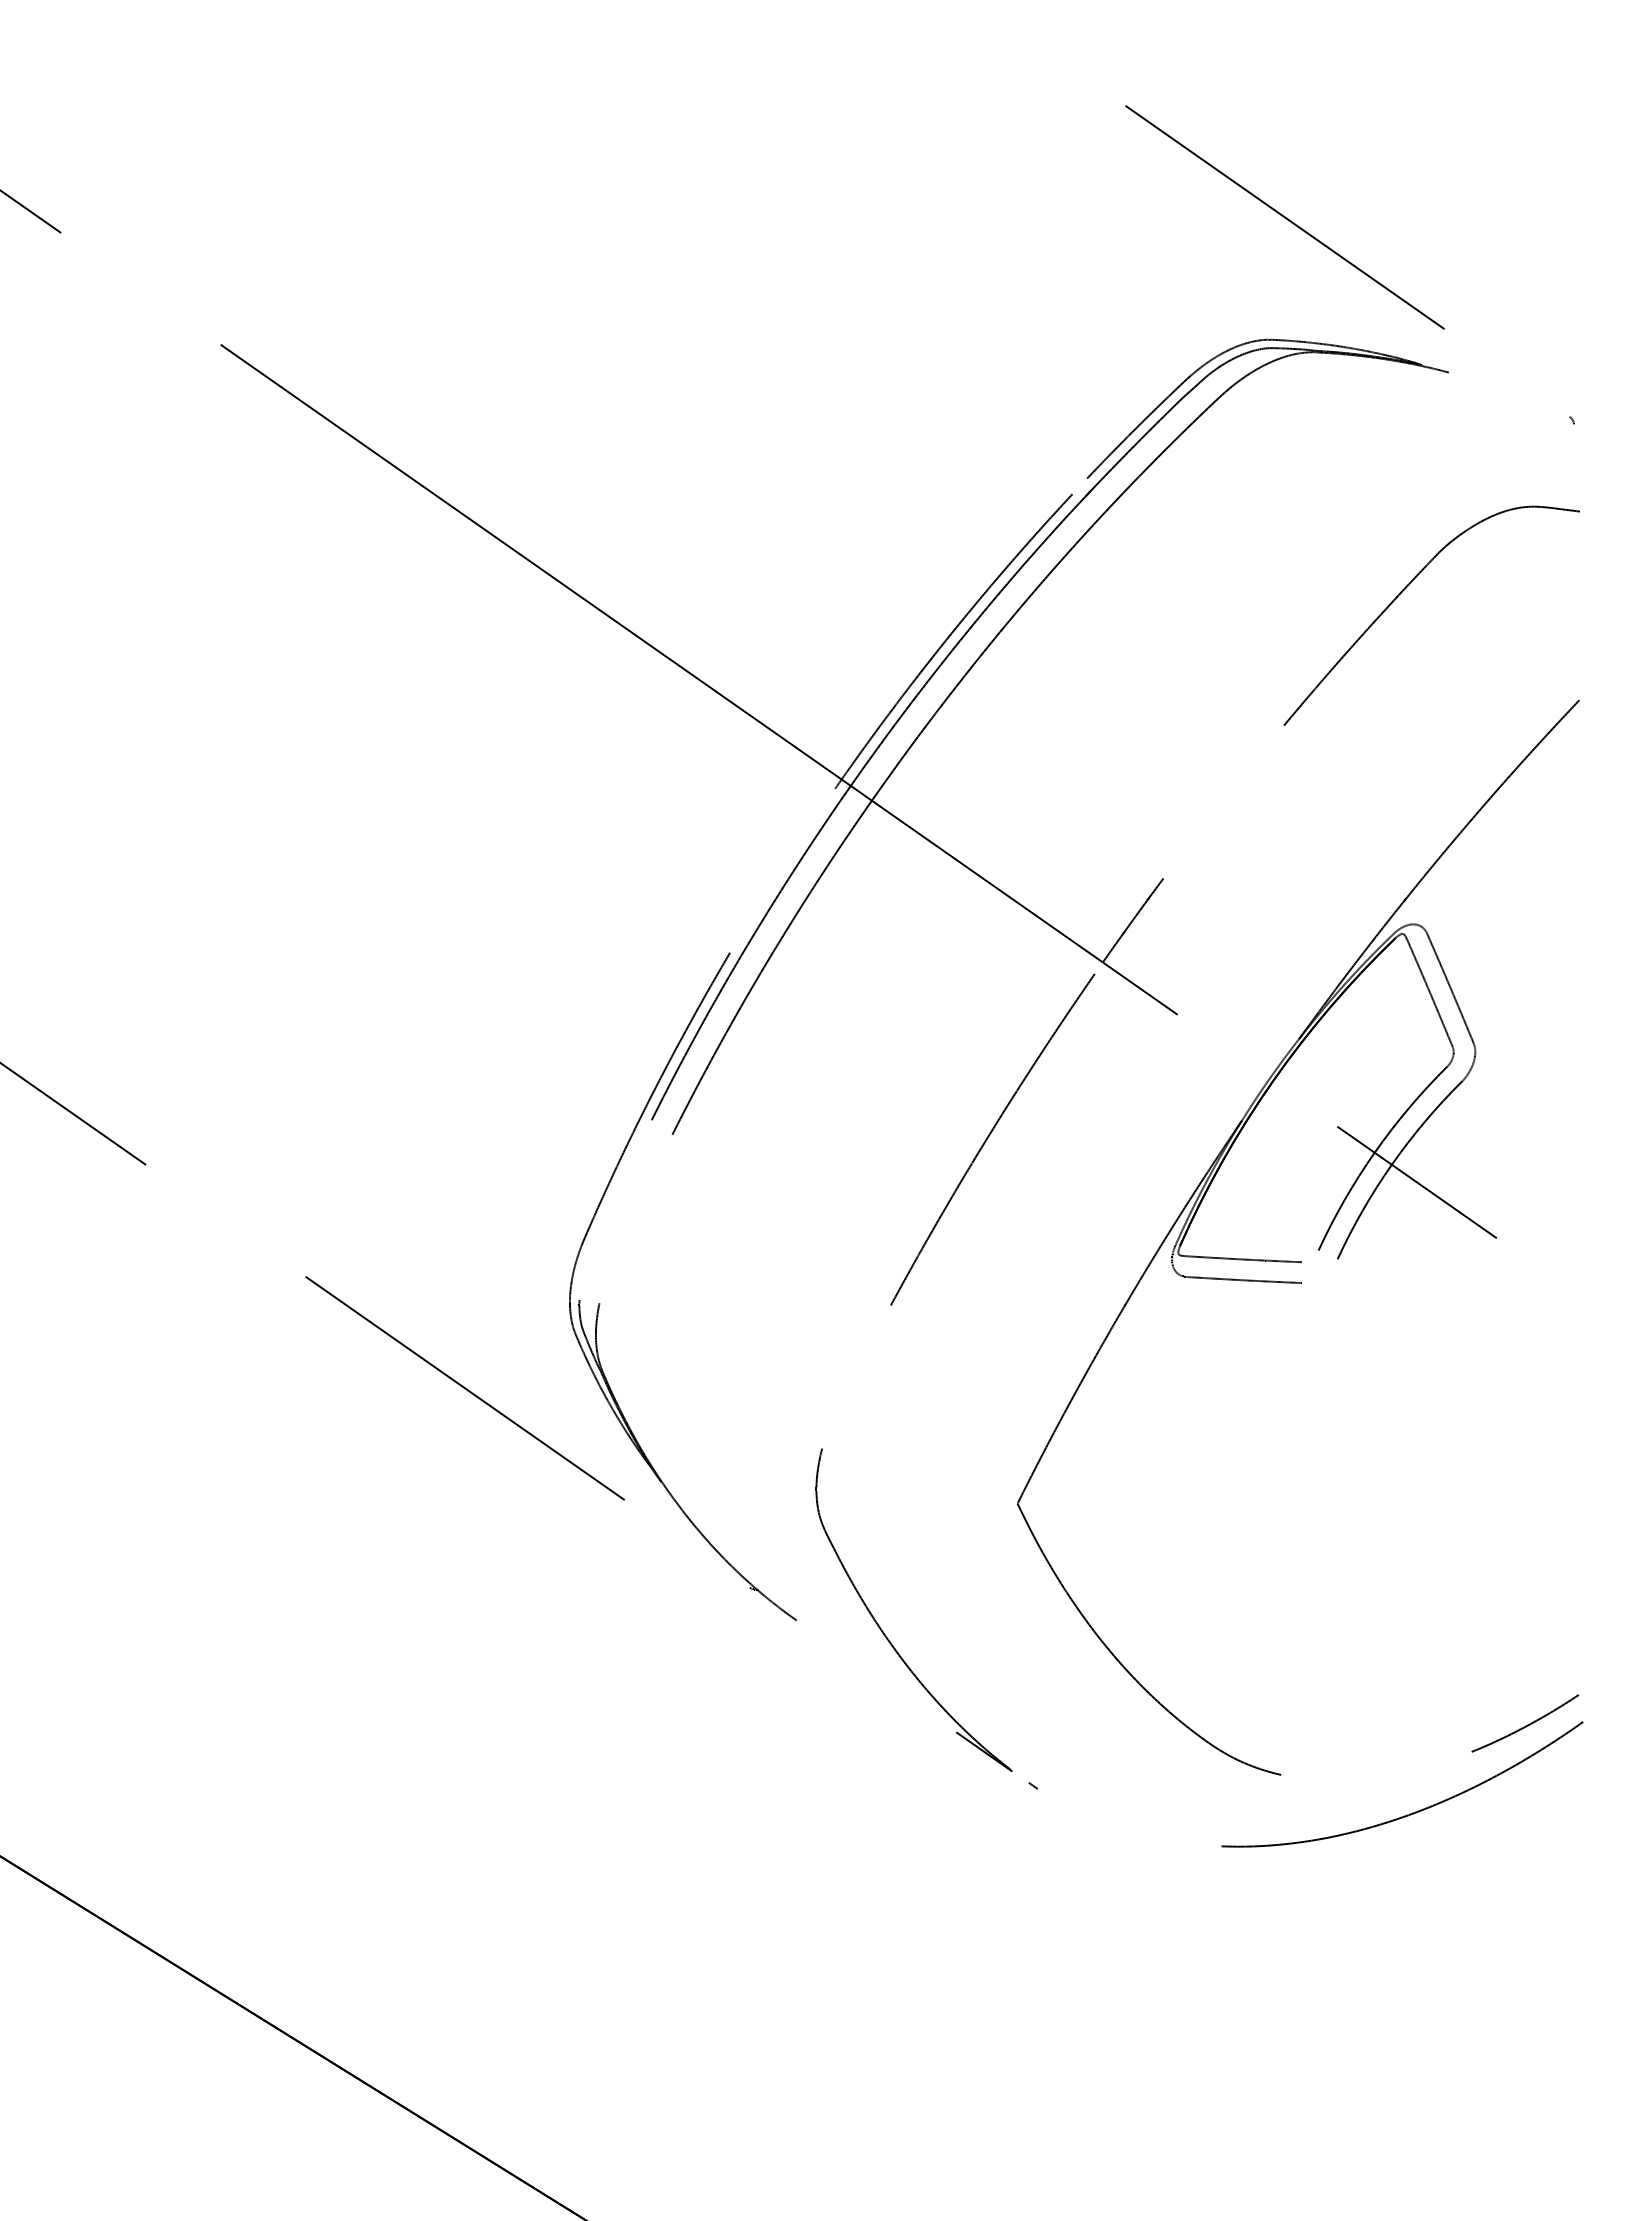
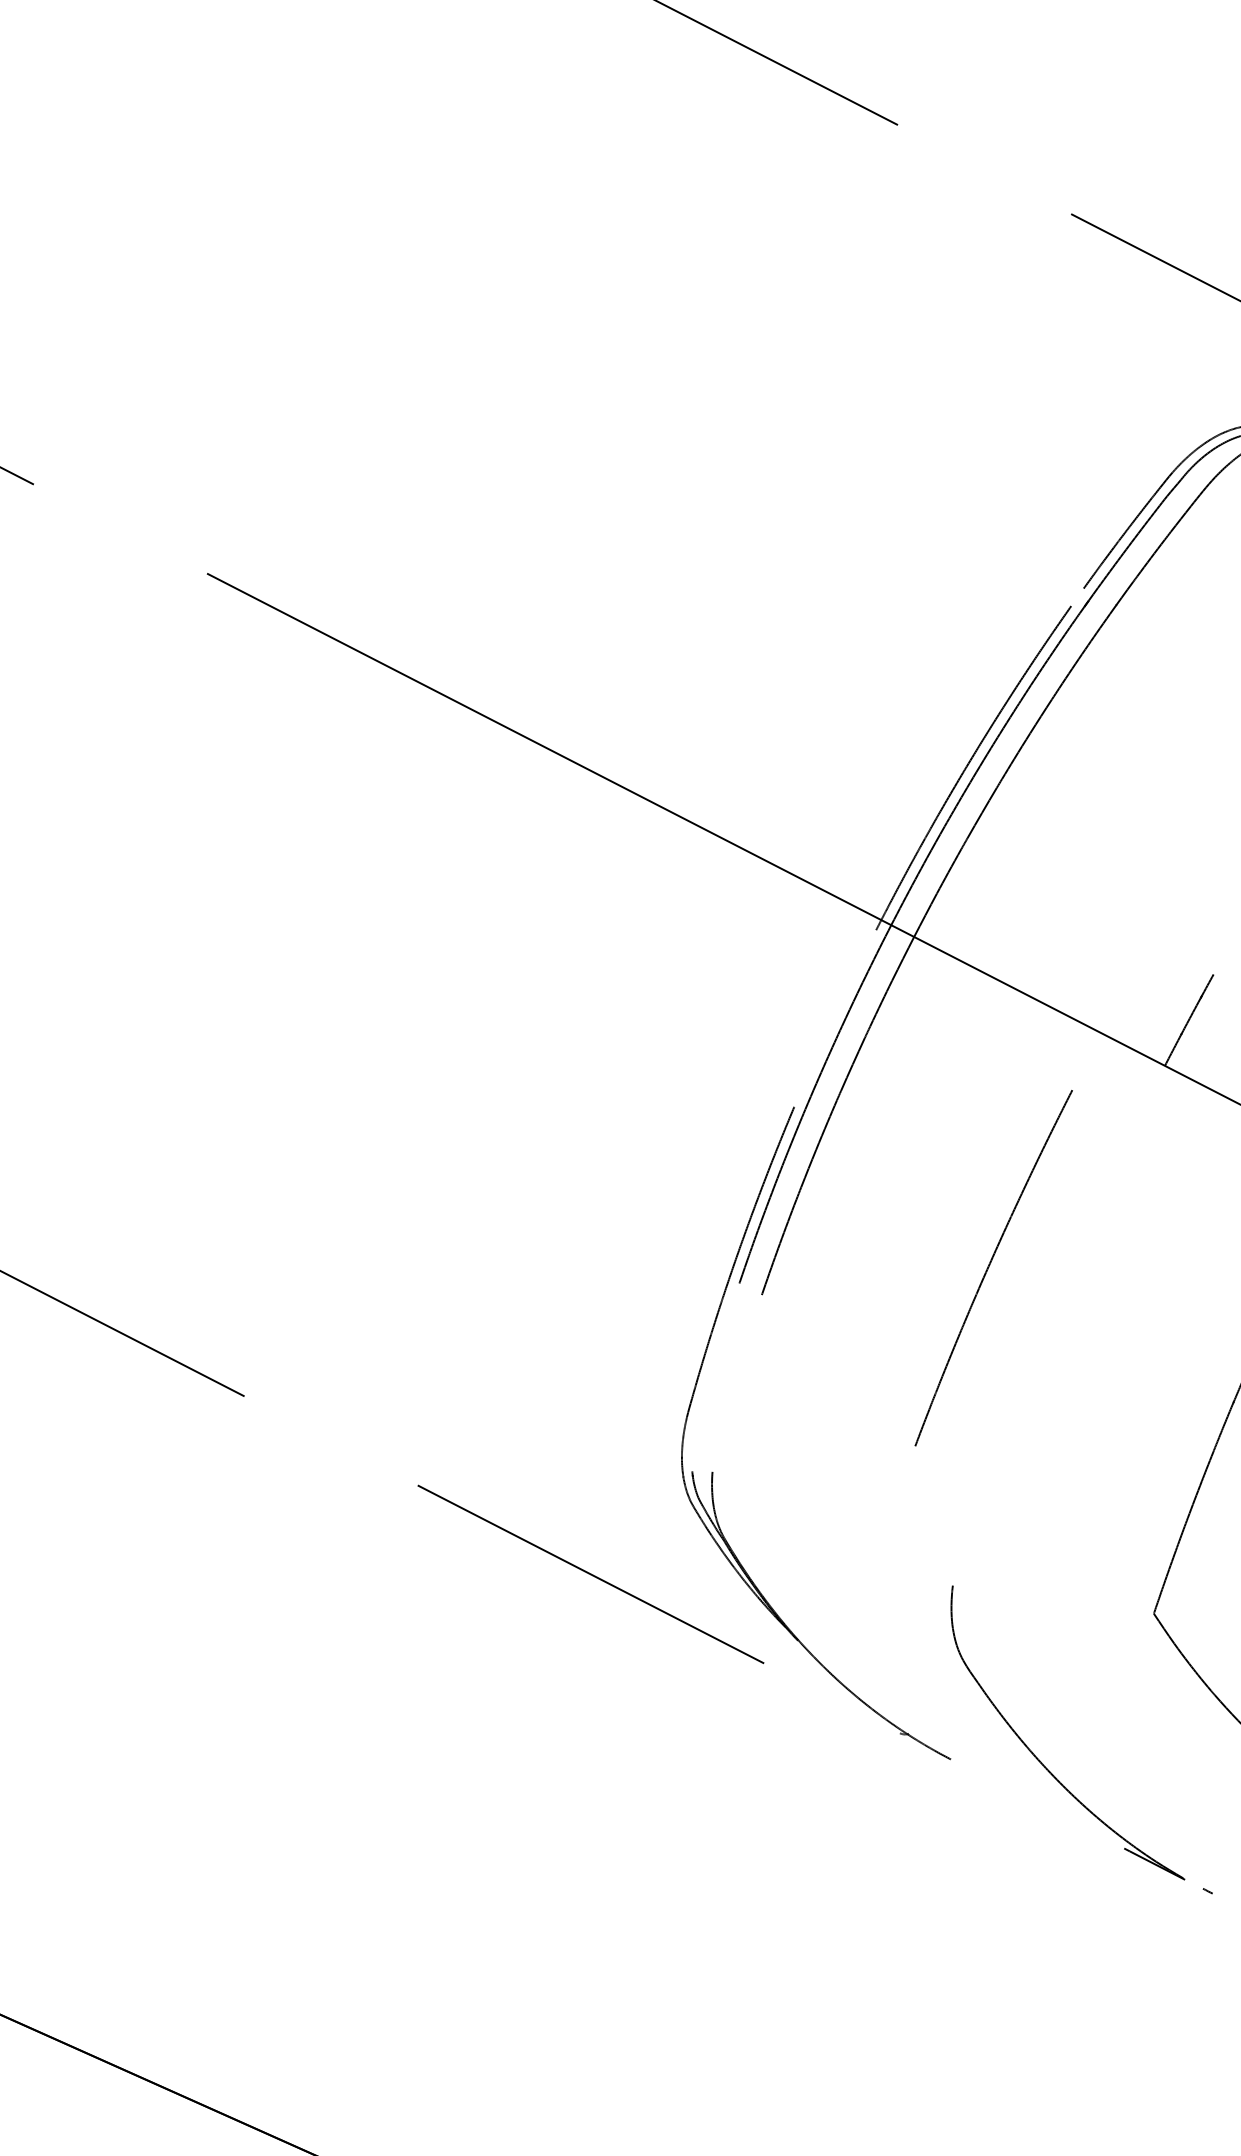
curve: (988, 1138) -> (989, 1267), moved

